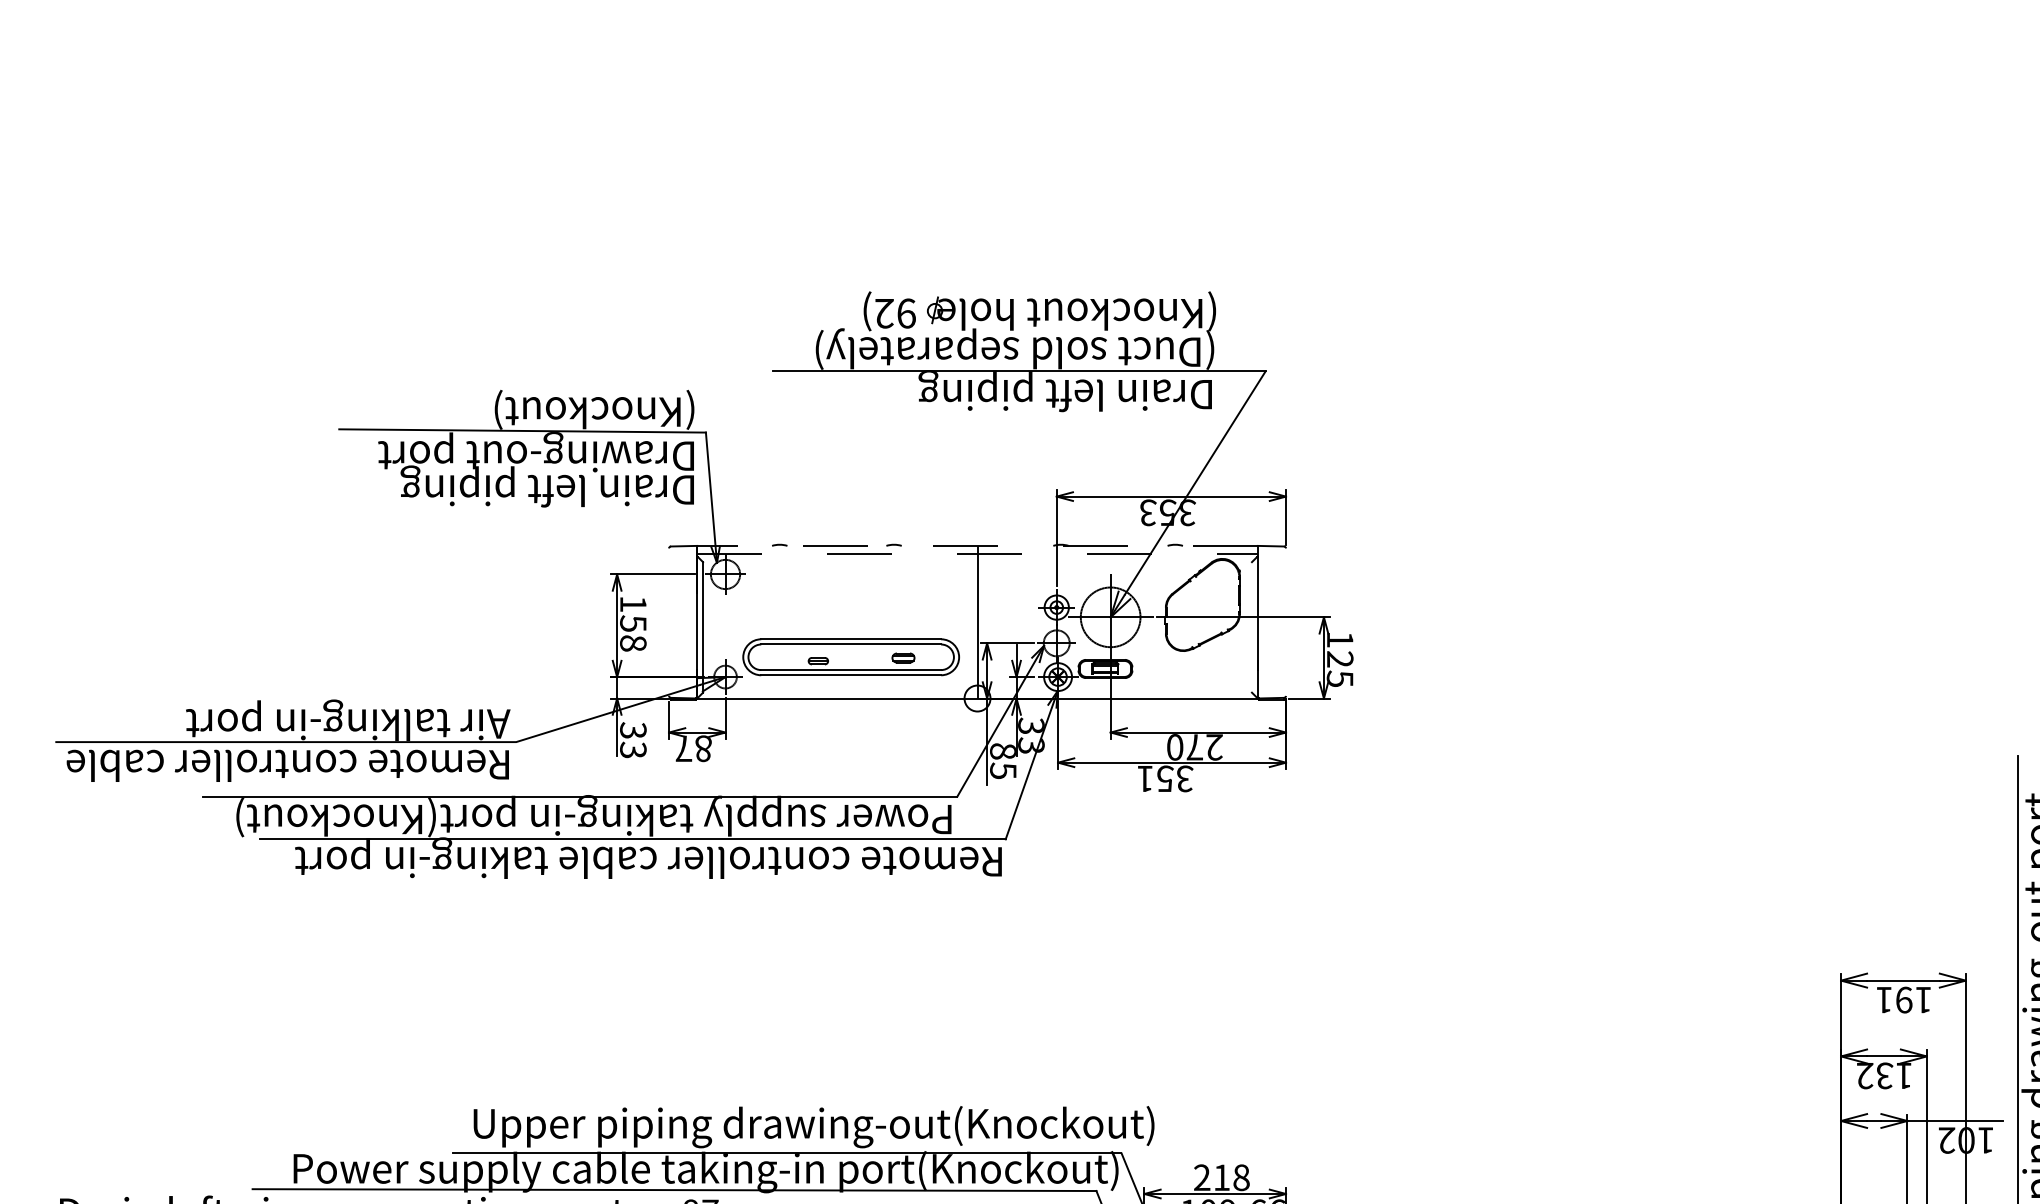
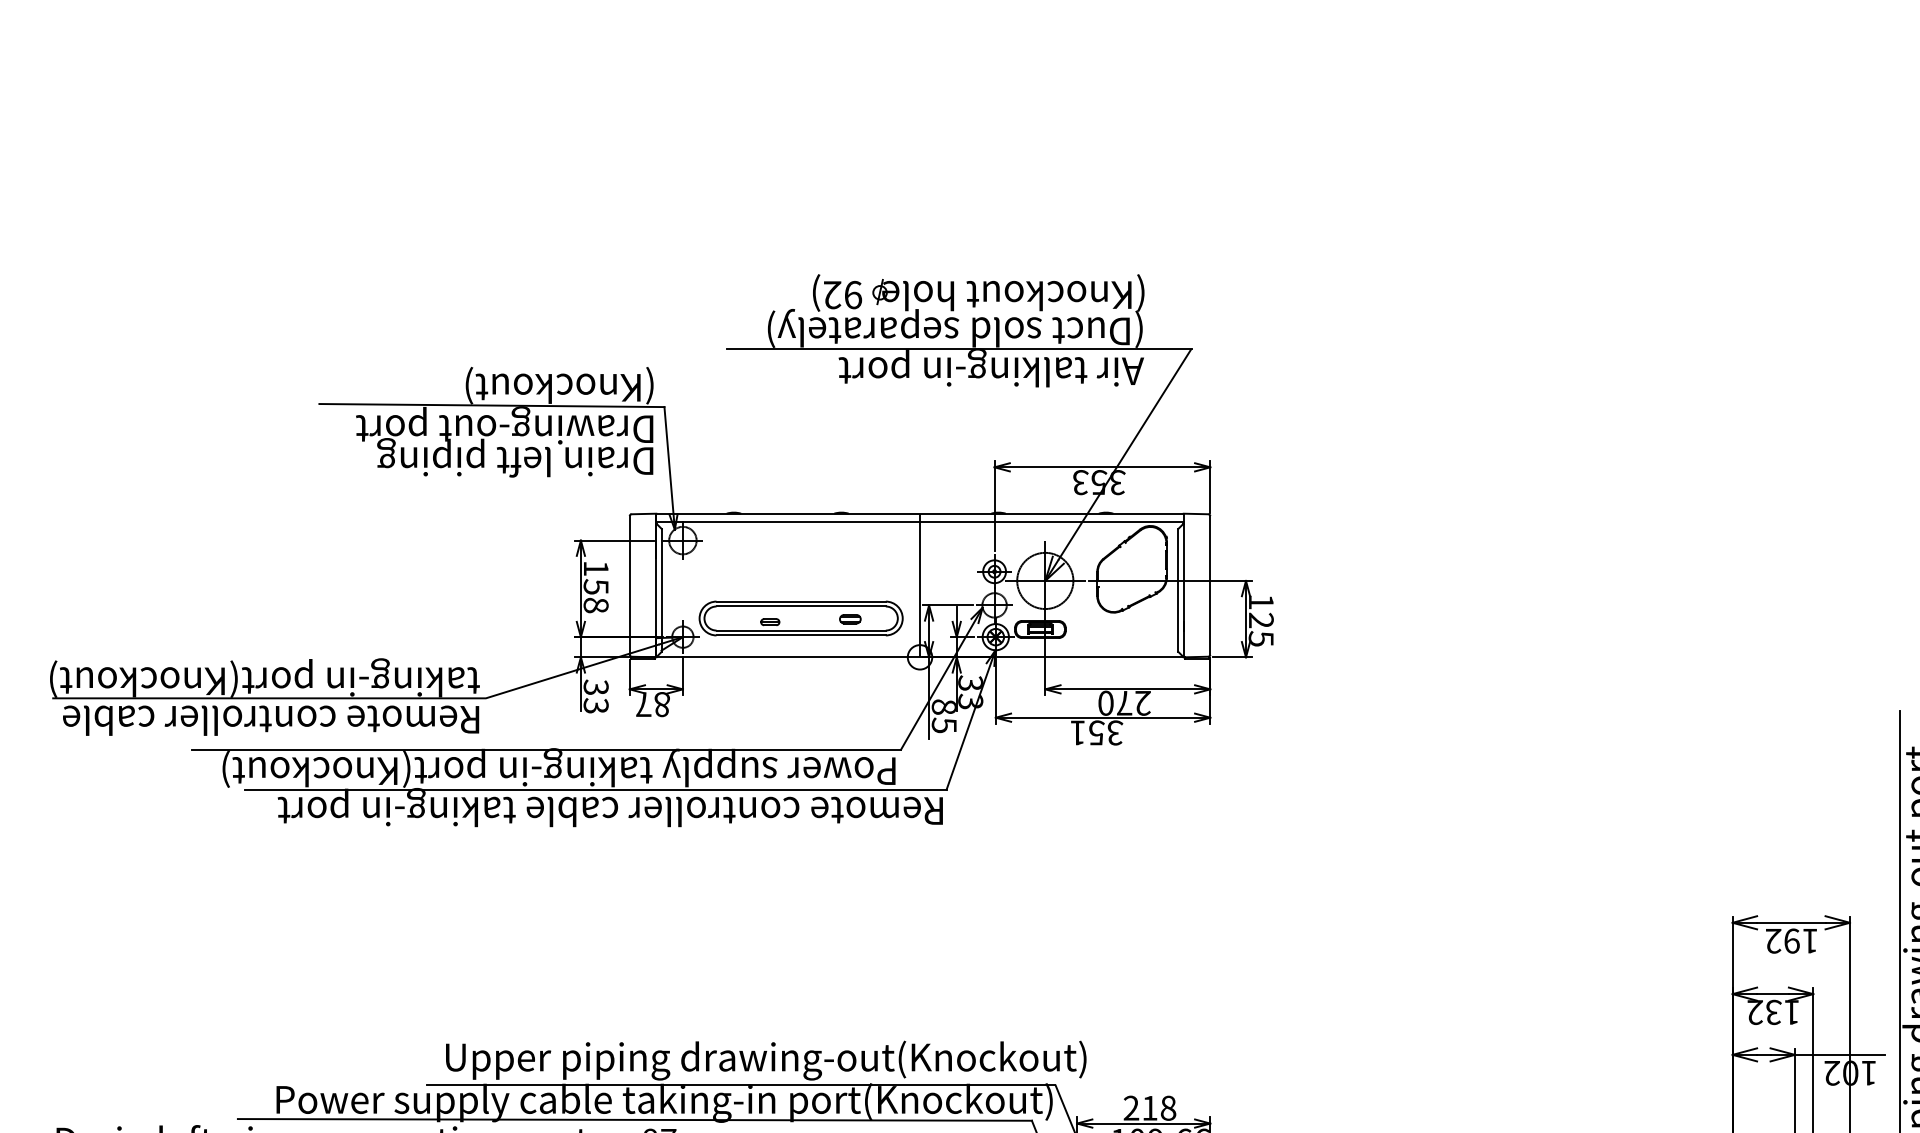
text: (1052, 391) -> (990, 368), Drain left piping -> Air talking-in port
line: (978, 545) -> (920, 513), dashed -> solid
line: (978, 554) -> (920, 521), dashed -> solid
line: (668, 622) -> (629, 585), added
line: (1286, 622) -> (1210, 585), added
line: (1252, 627) -> (1178, 590), added
text: (281, 719) -> (265, 677), Air talking-in port -> taking-in port(Knockout)
text: (1884, 1000) -> (1773, 941), 191 -> 192

